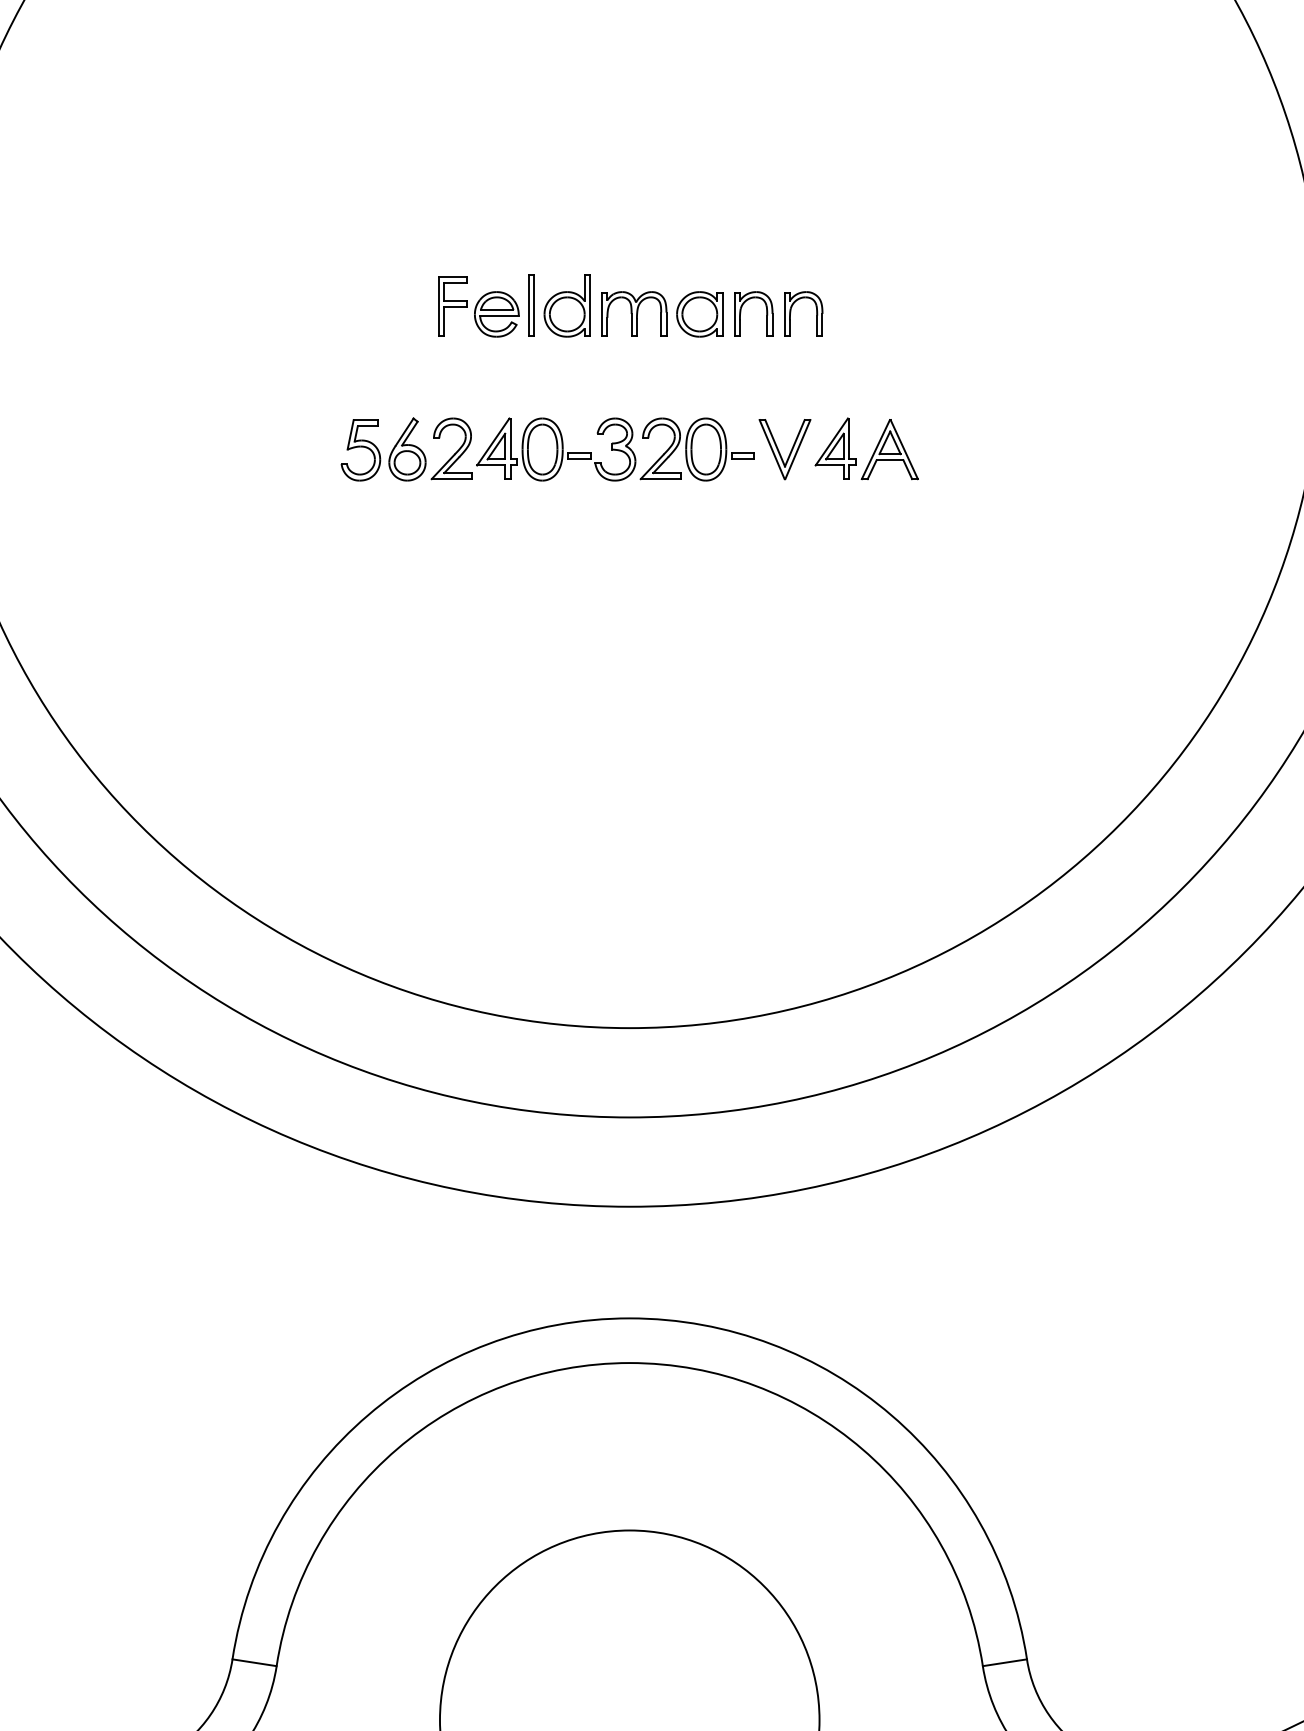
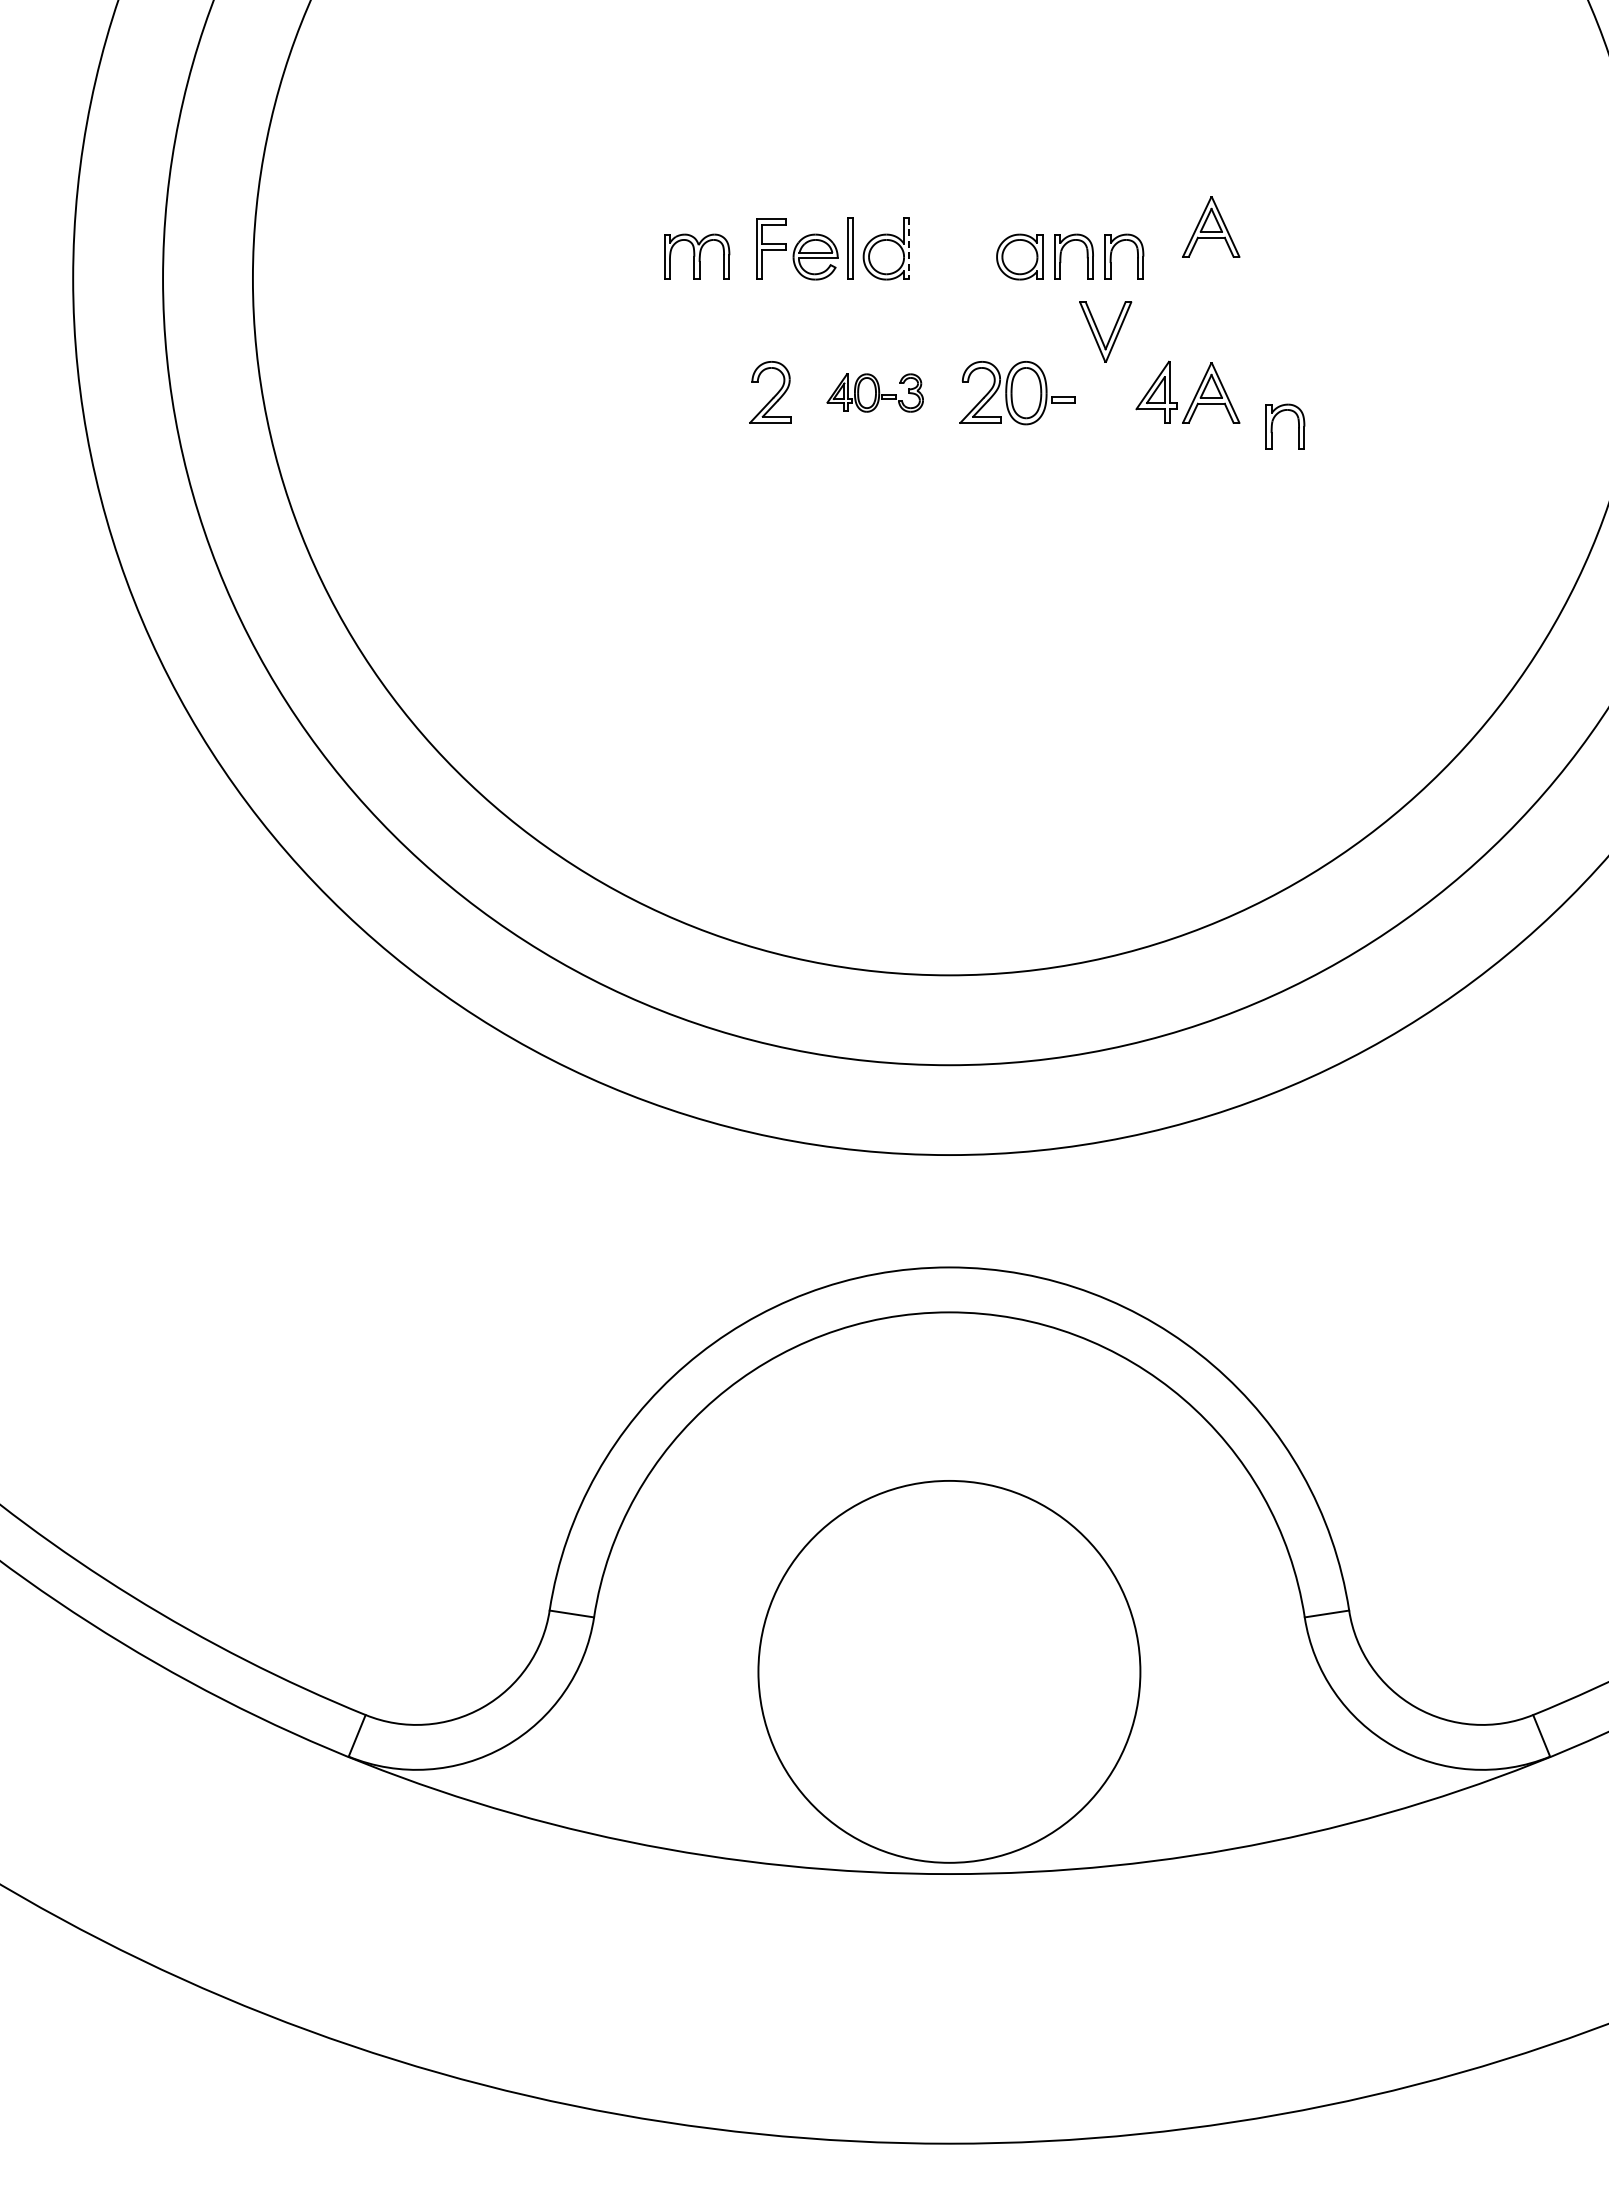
part: (890, 284) -> (1211, 226), added
line: (590, 305) -> (909, 248), solid -> dashed
part: (634, 313) -> (697, 256), moved
part: (383, 448) -> (701, 392), removed
part: (555, 448) -> (874, 392), size x0.6
part: (784, 448) -> (1105, 331), moved
part: (951, 478) -> (1273, 422), added

